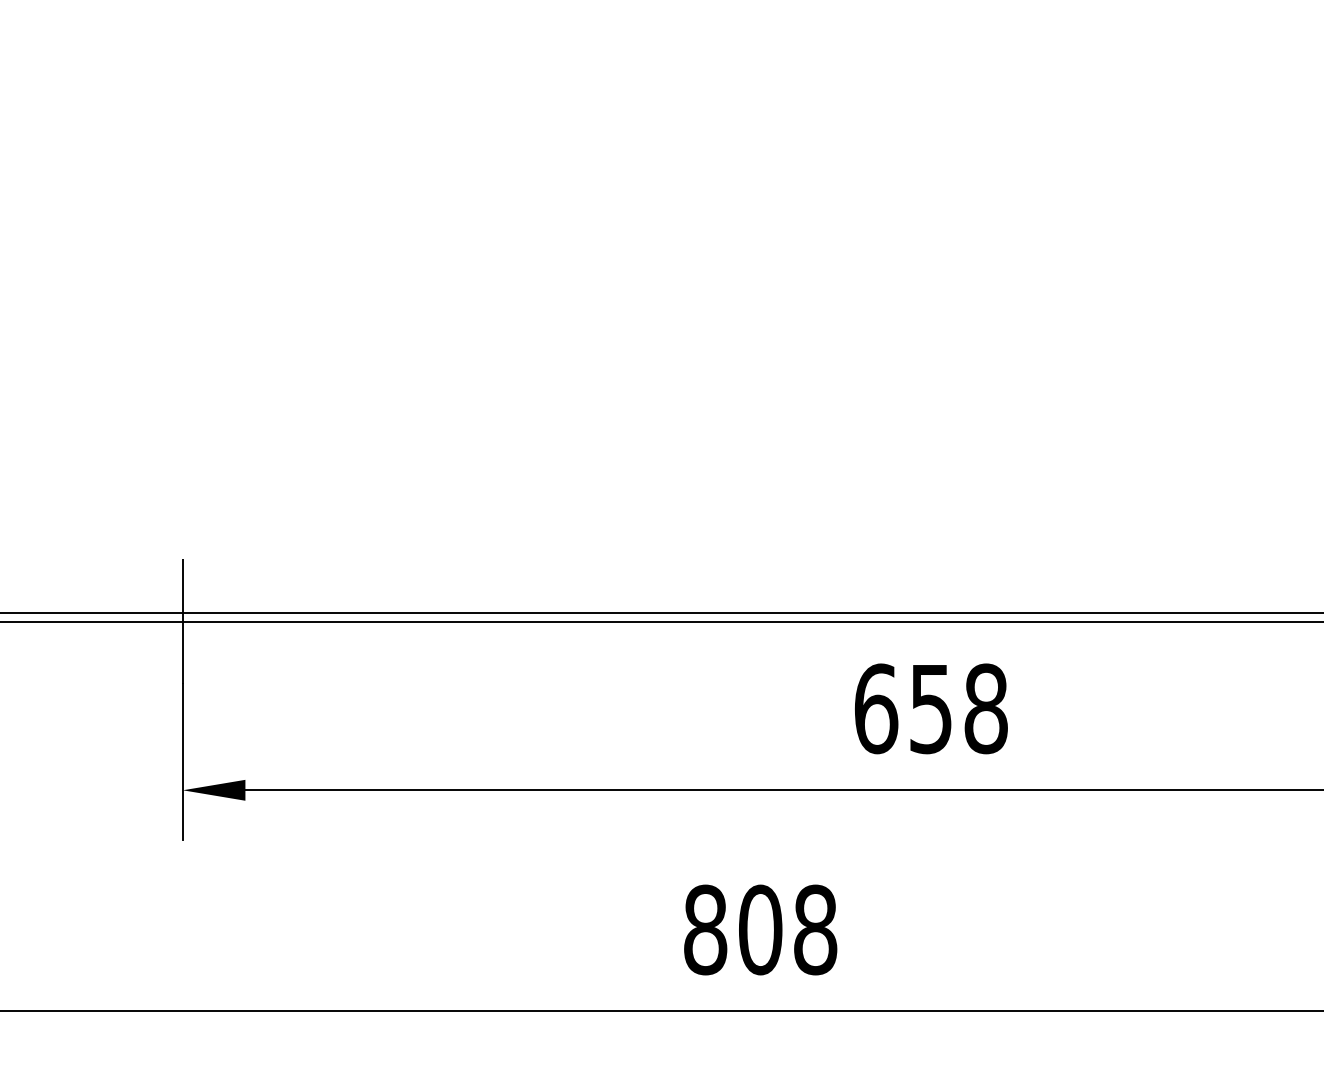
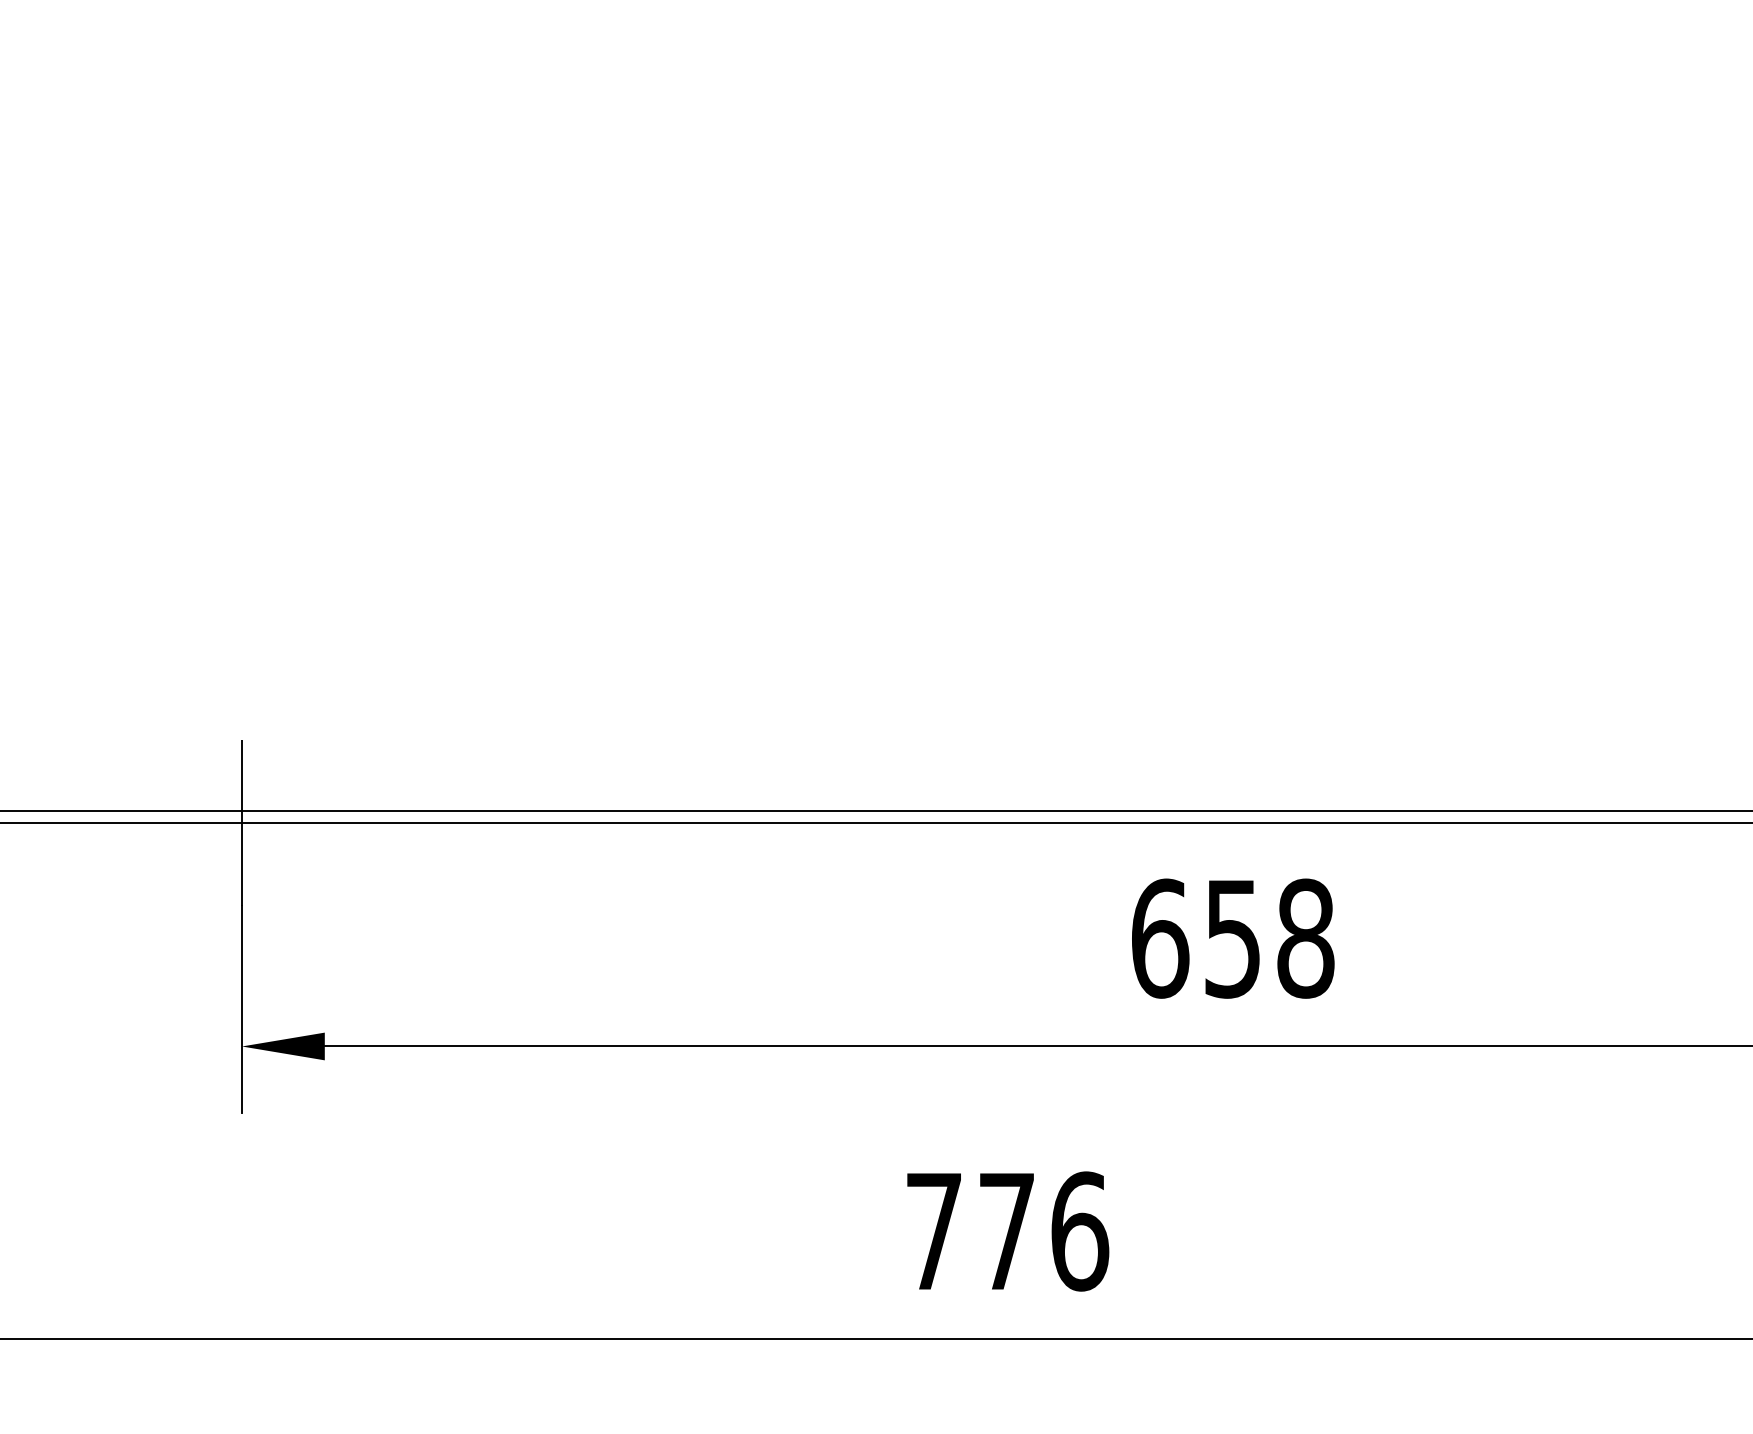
text: (760, 929) -> (1007, 1231), 808 -> 776

